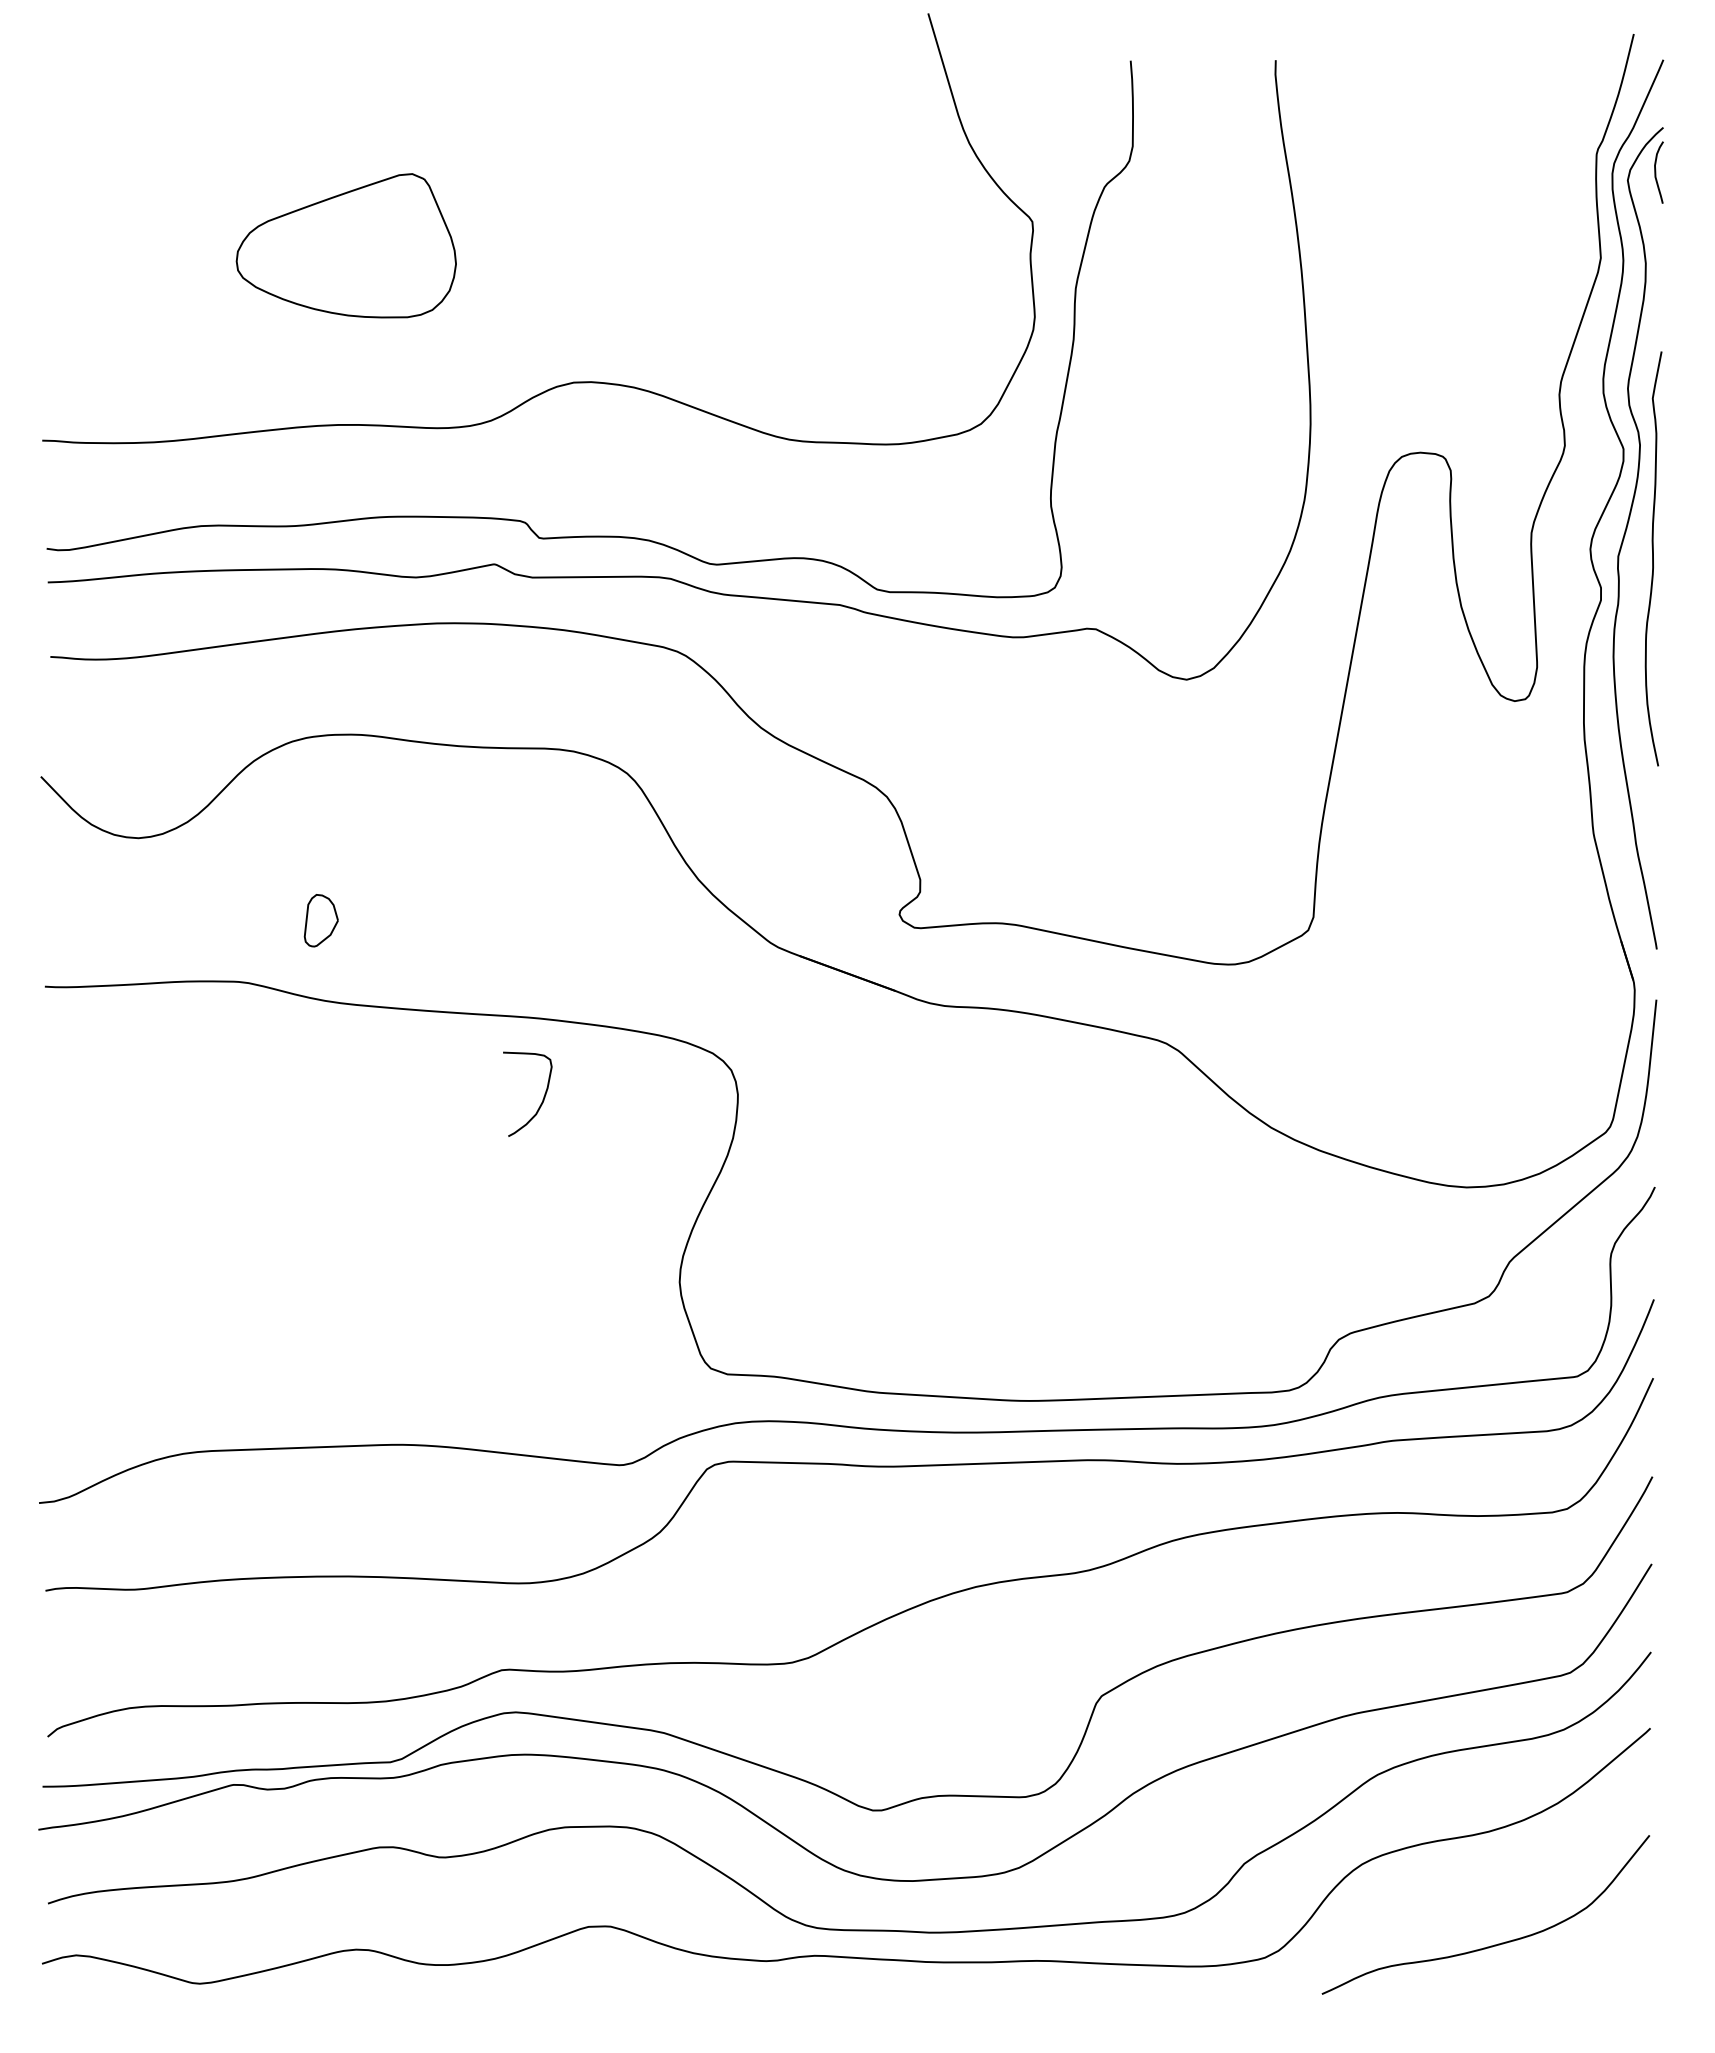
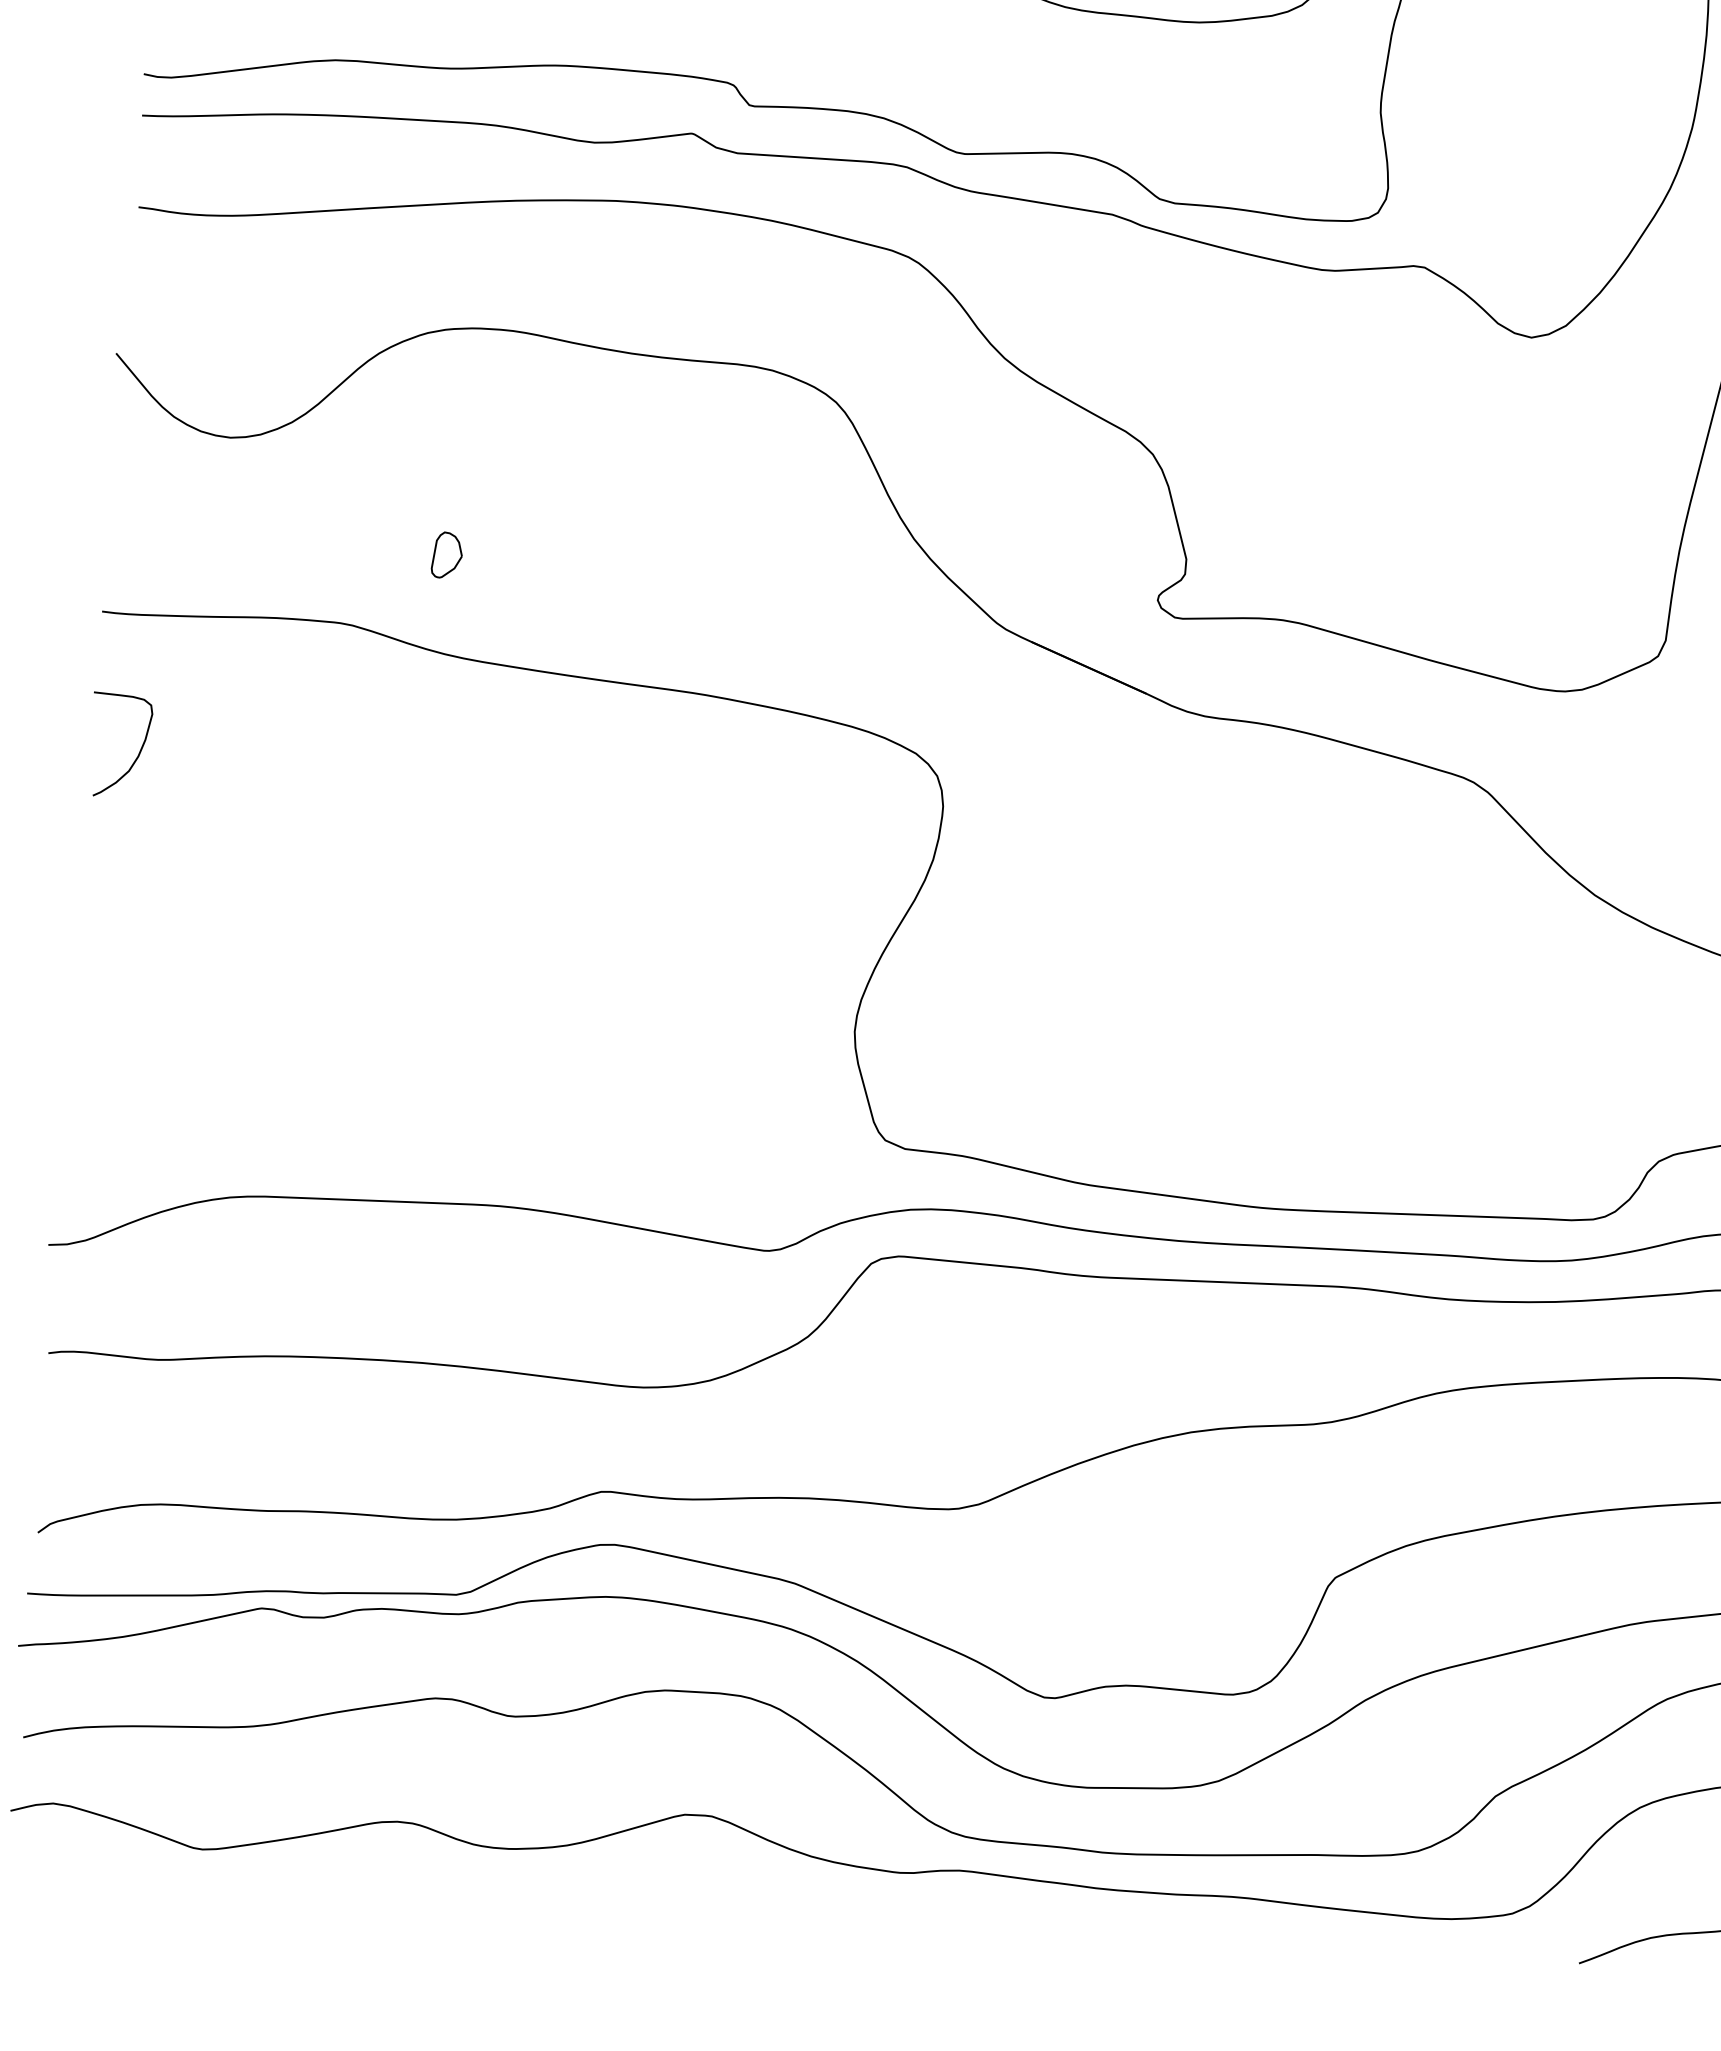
part: (320, 920) -> (446, 555), size x0.71
curve: (542, 1099) -> (138, 753), moved

